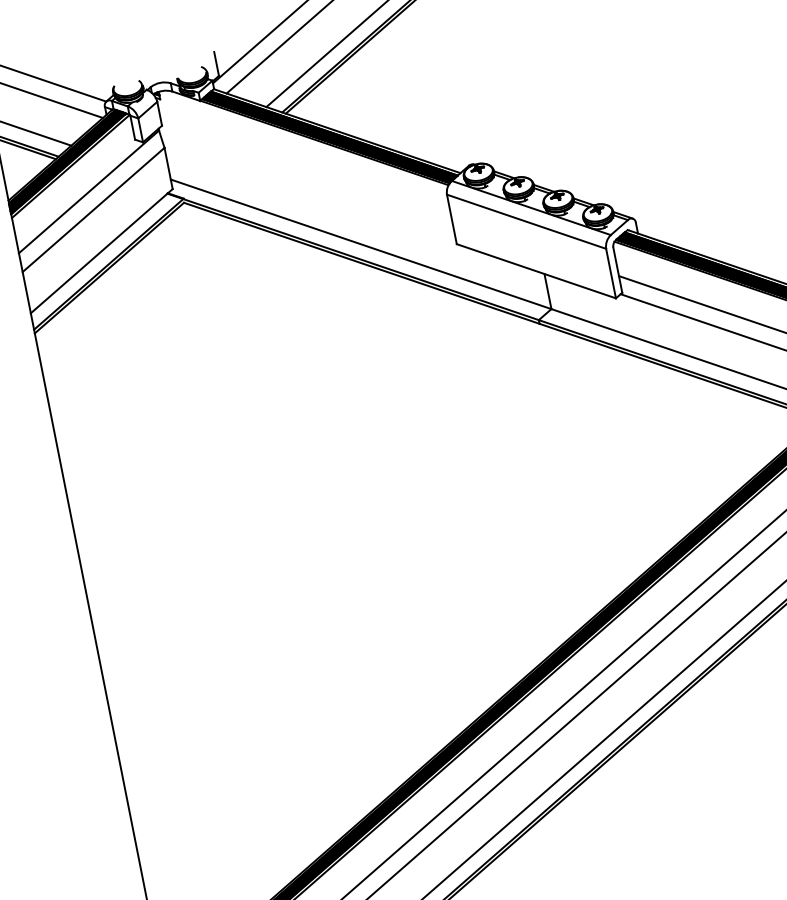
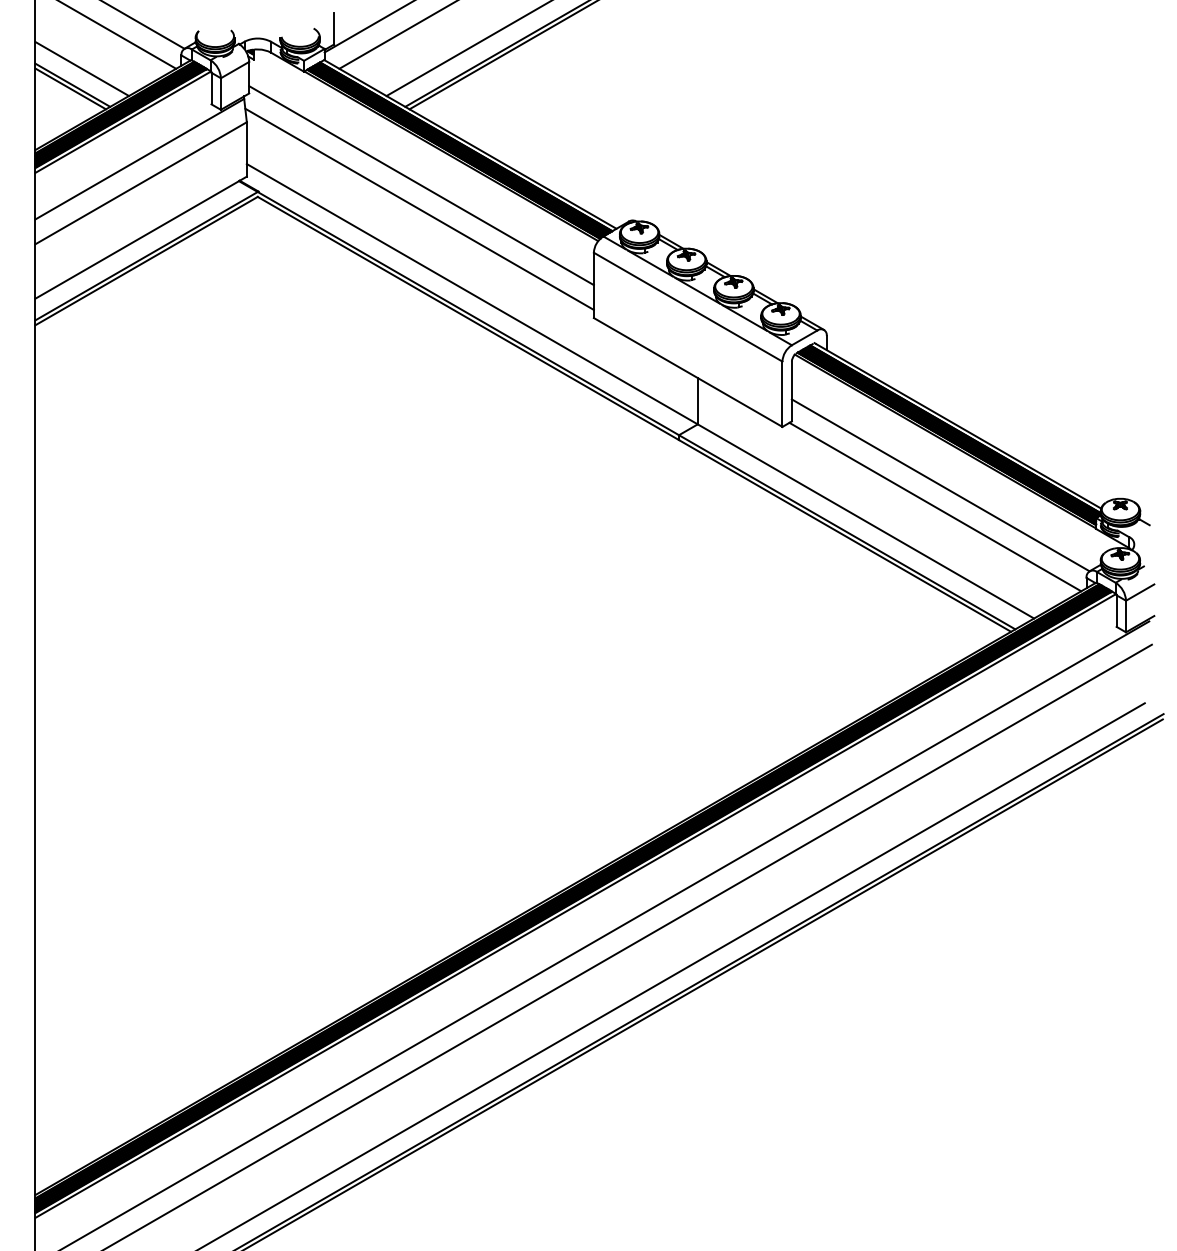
line: (306, 169) -> (421, 185), added
line: (308, 187) -> (419, 208), added

